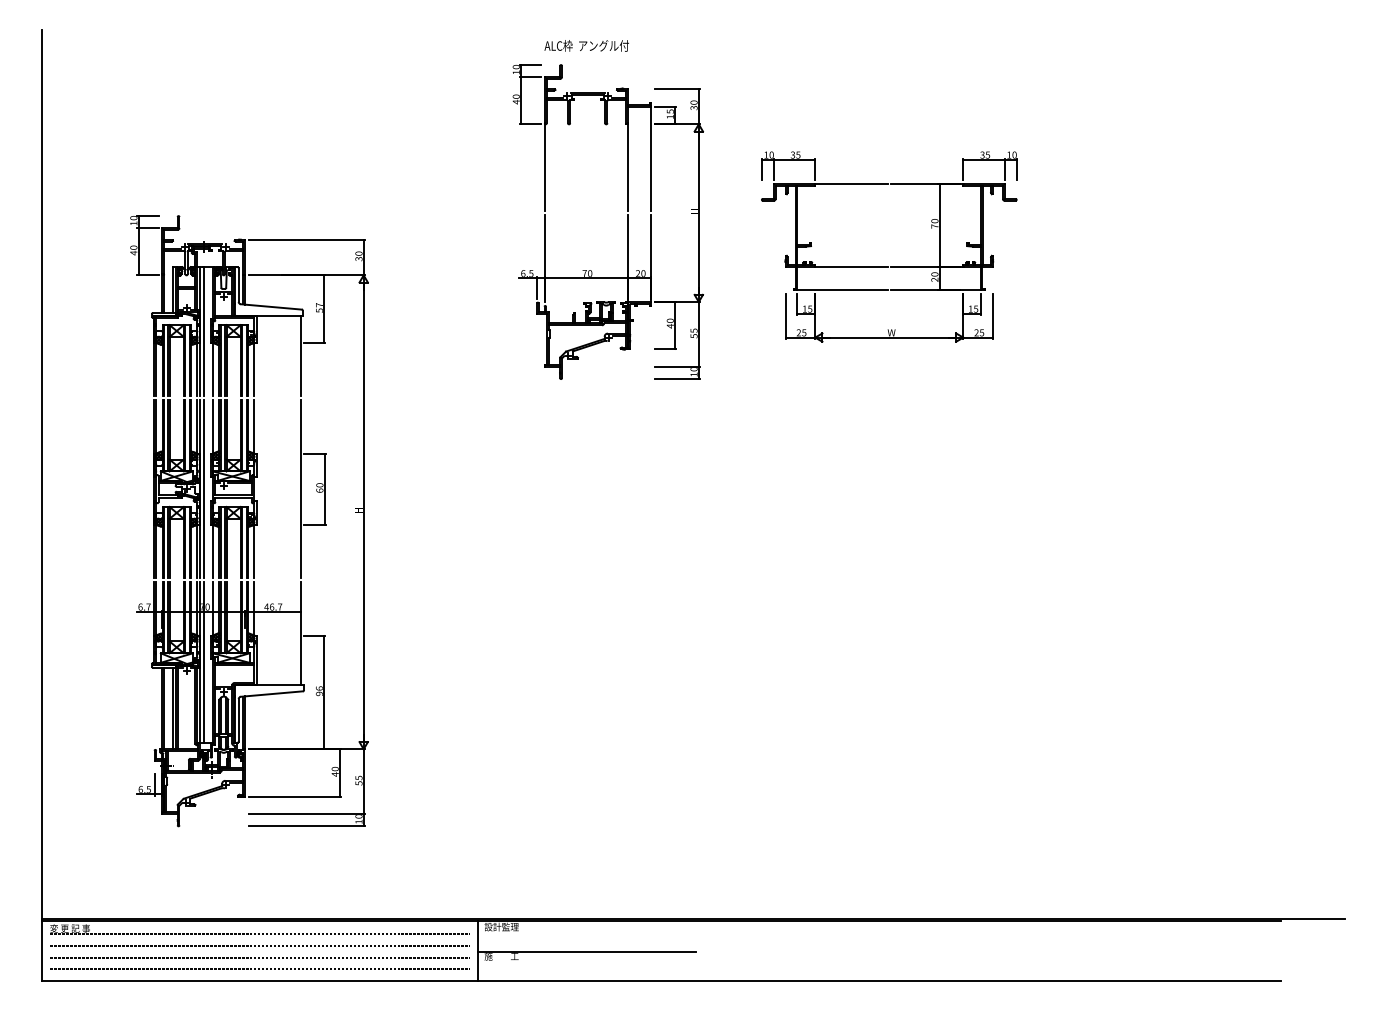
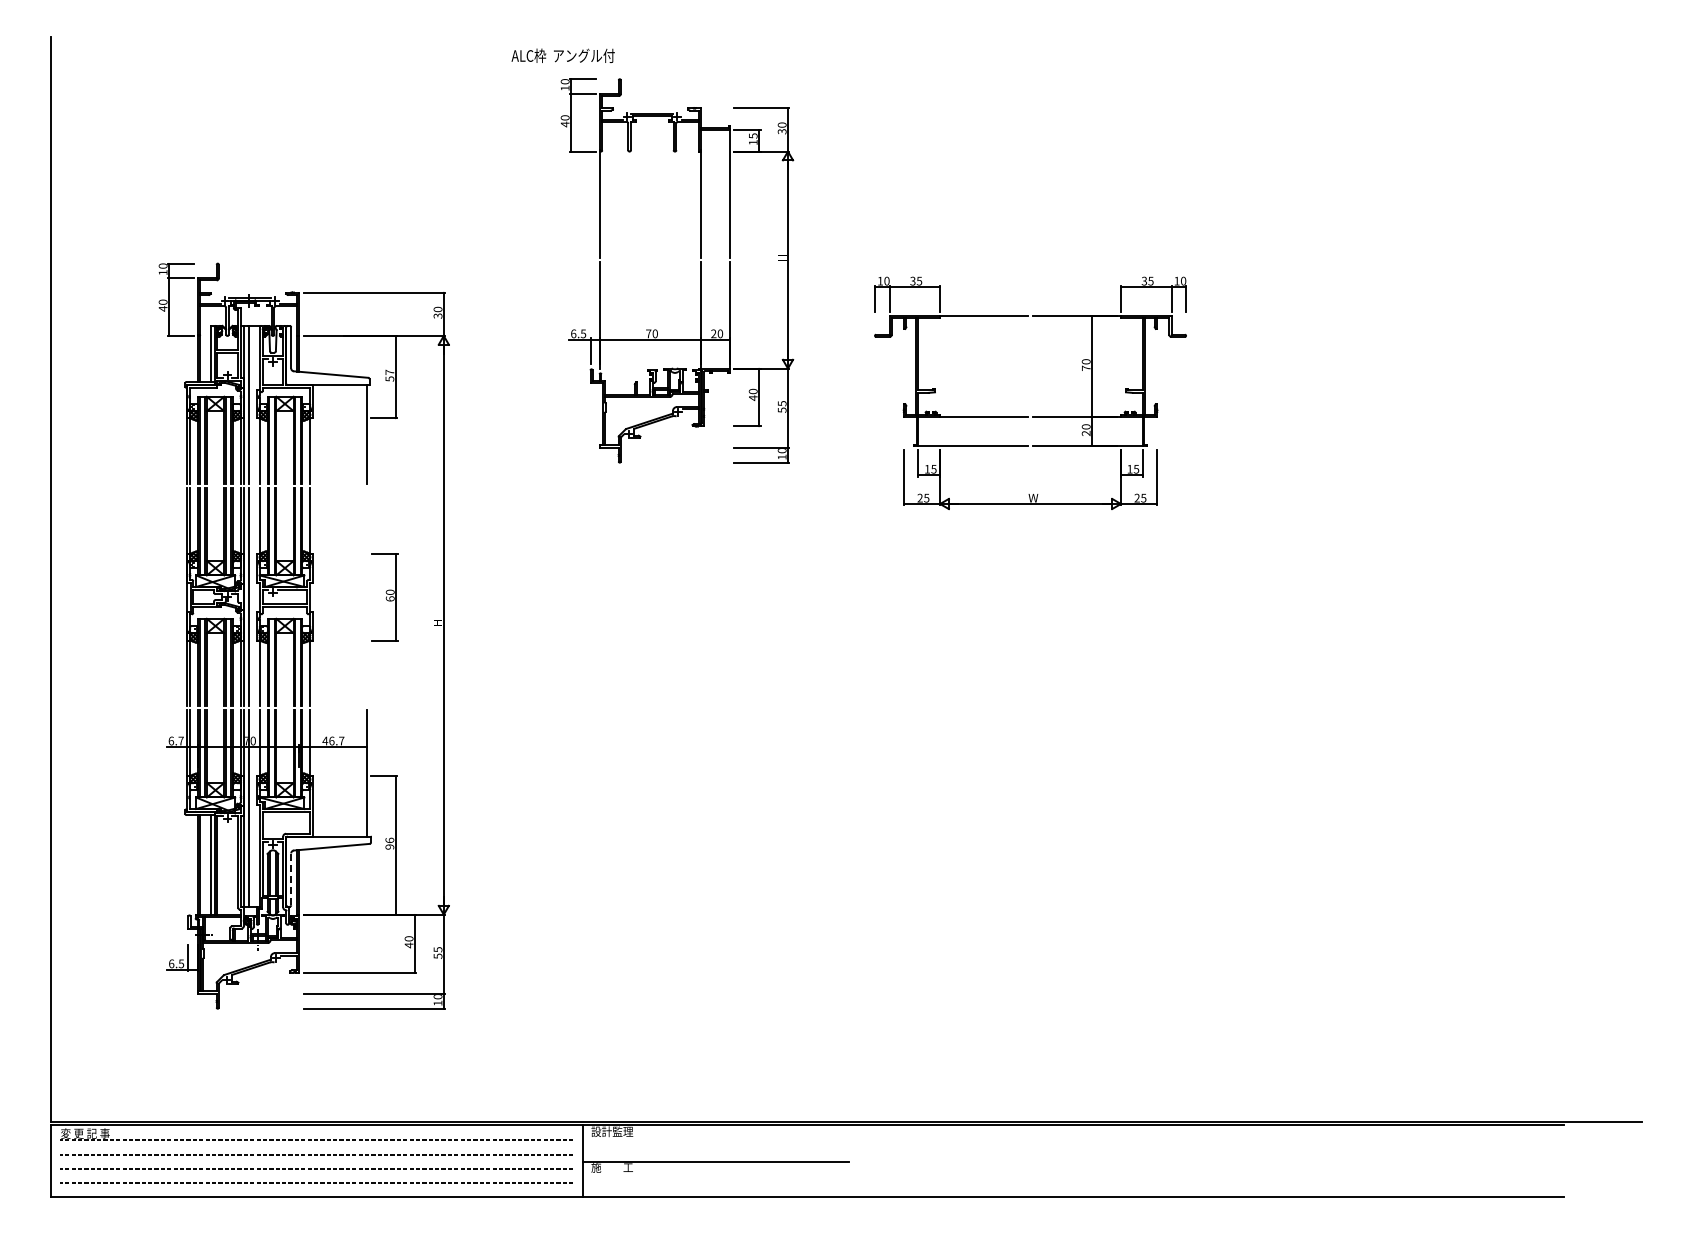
text: (586, 45) -> (562, 55), moved
part: (627, 221) -> (700, 270), moved
part: (887, 265) -> (1028, 416), moved
line: (300, 488) -> (366, 596), removed
line: (238, 720) -> (291, 879), solid -> dashed

